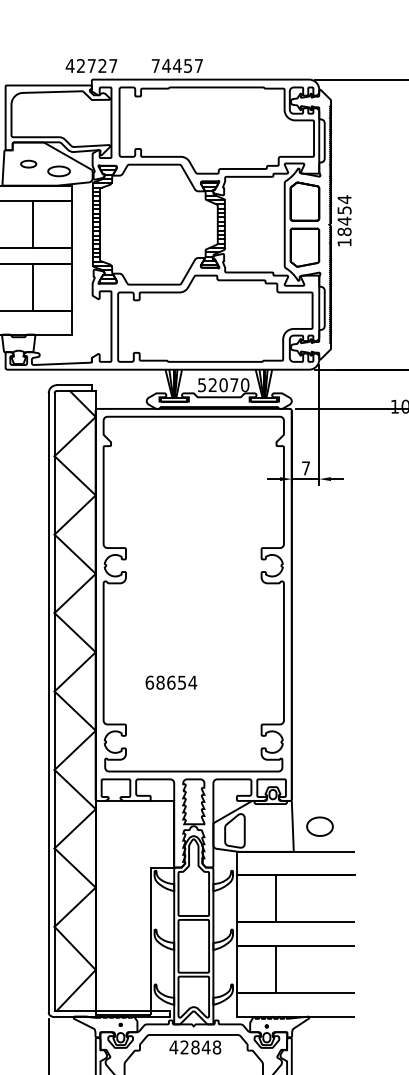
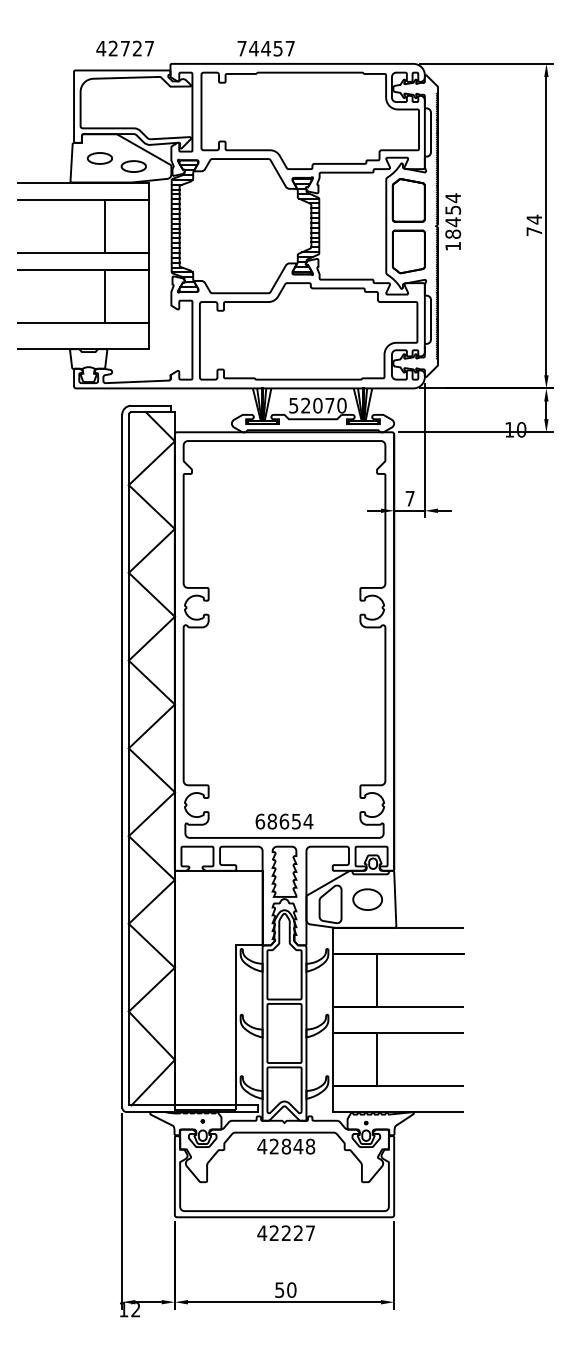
text: (90, 65) -> (124, 48), moved
part: (28, 164) -> (99, 158), size x1.43
text: (171, 682) -> (284, 821), moved
part: (319, 826) -> (367, 899), moved

